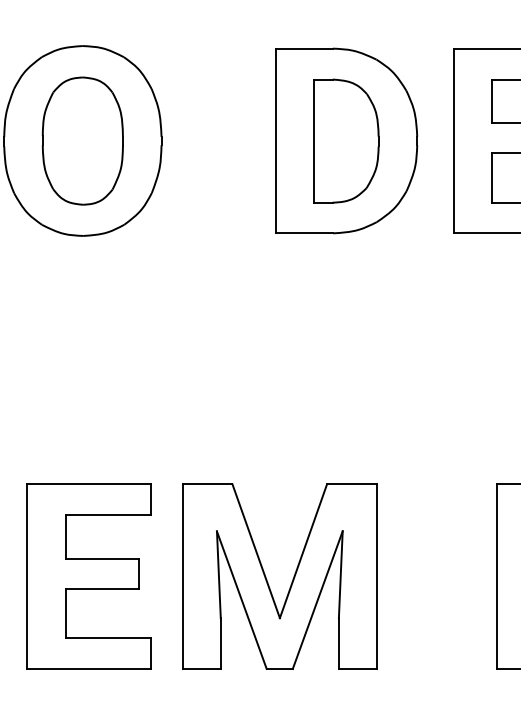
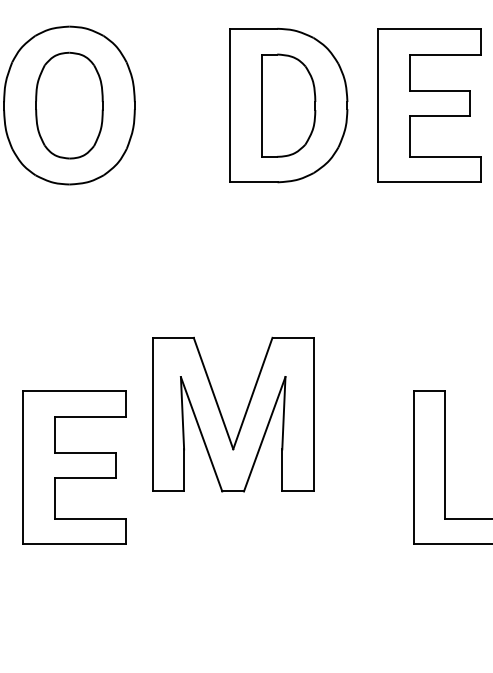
part: (292, 578) -> (243, 416), moved

